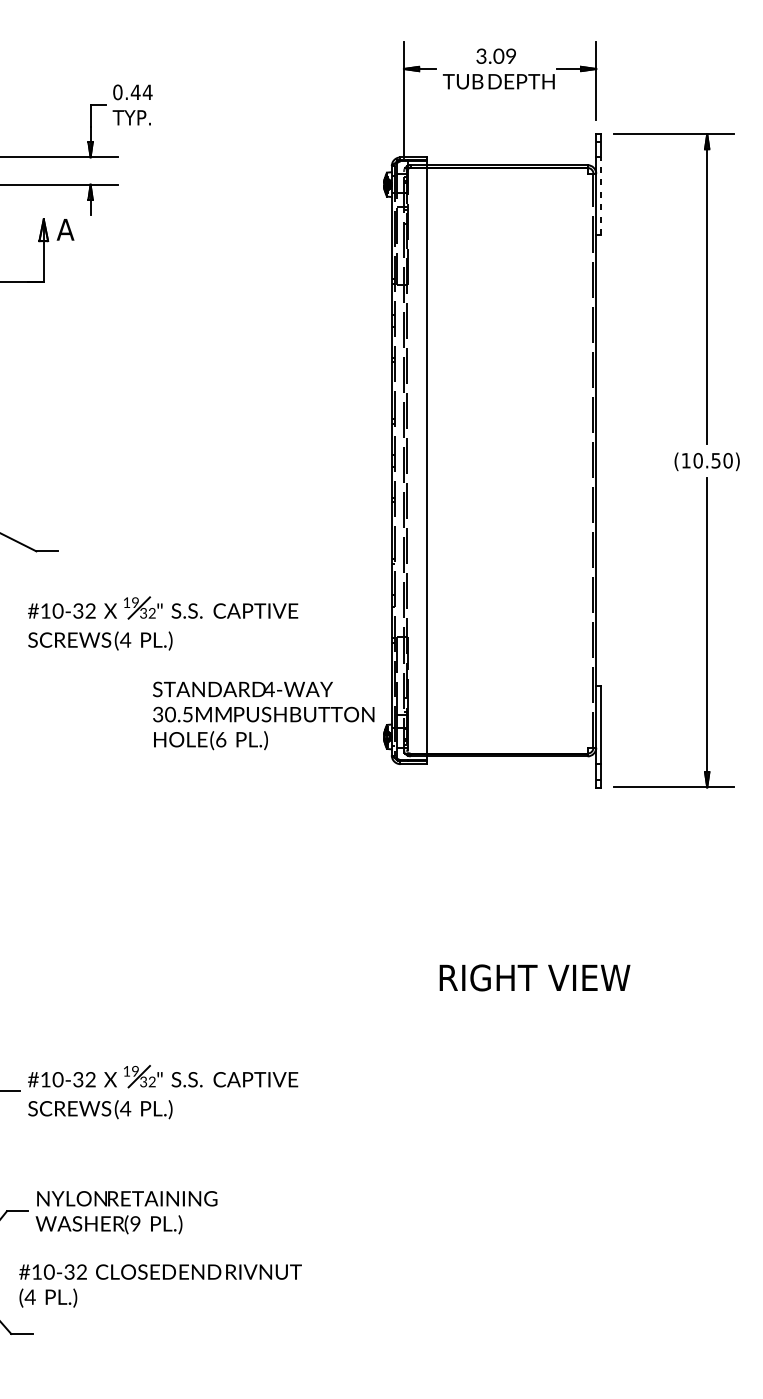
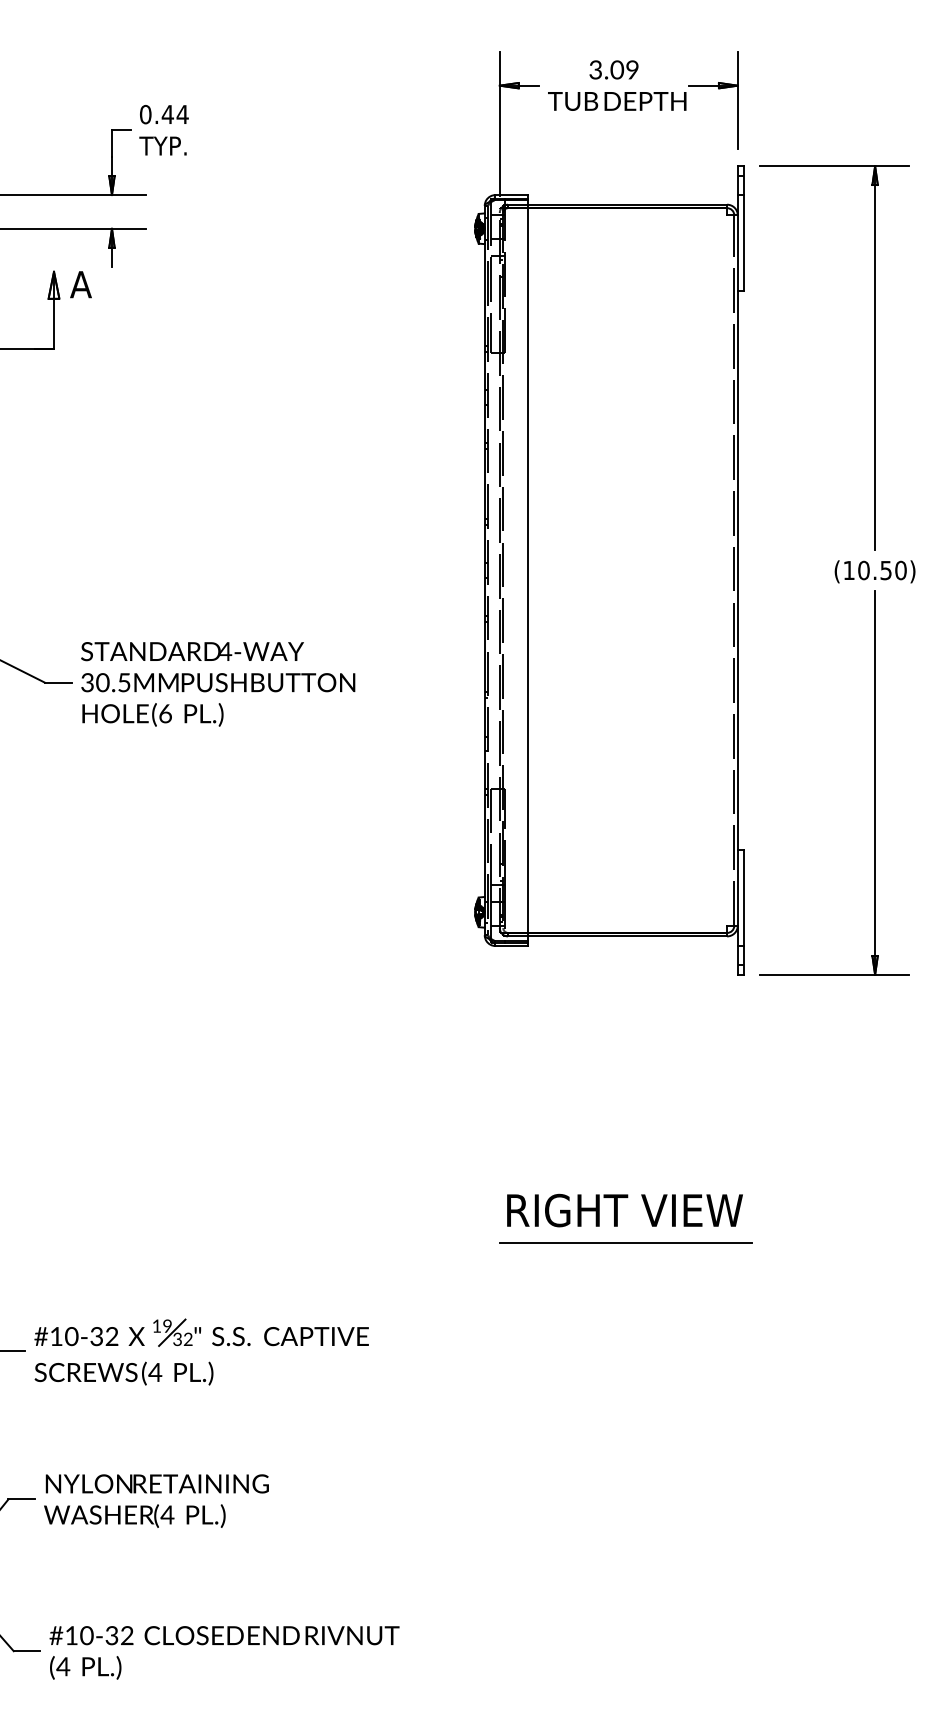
line: (600, 195) -> (743, 242), dashed -> solid
part: (155, 618) -> (192, 765), removed
text: (263, 716) -> (218, 684), moved
text: (534, 977) -> (624, 1210), moved
line: (505, 1003) -> (625, 1242), added
text: (135, 1223) -> (167, 1514), (9 -> (4
text: (160, 1285) -> (224, 1652), moved

